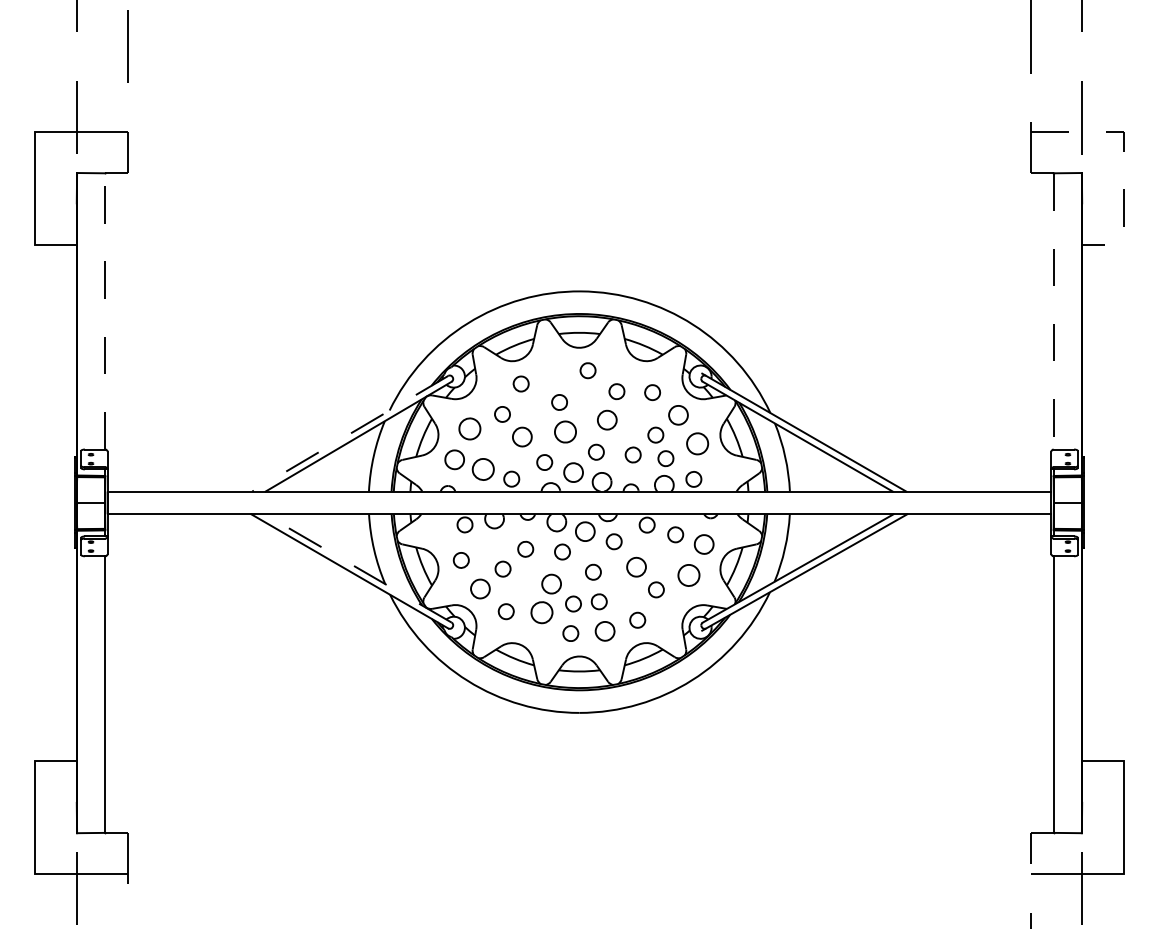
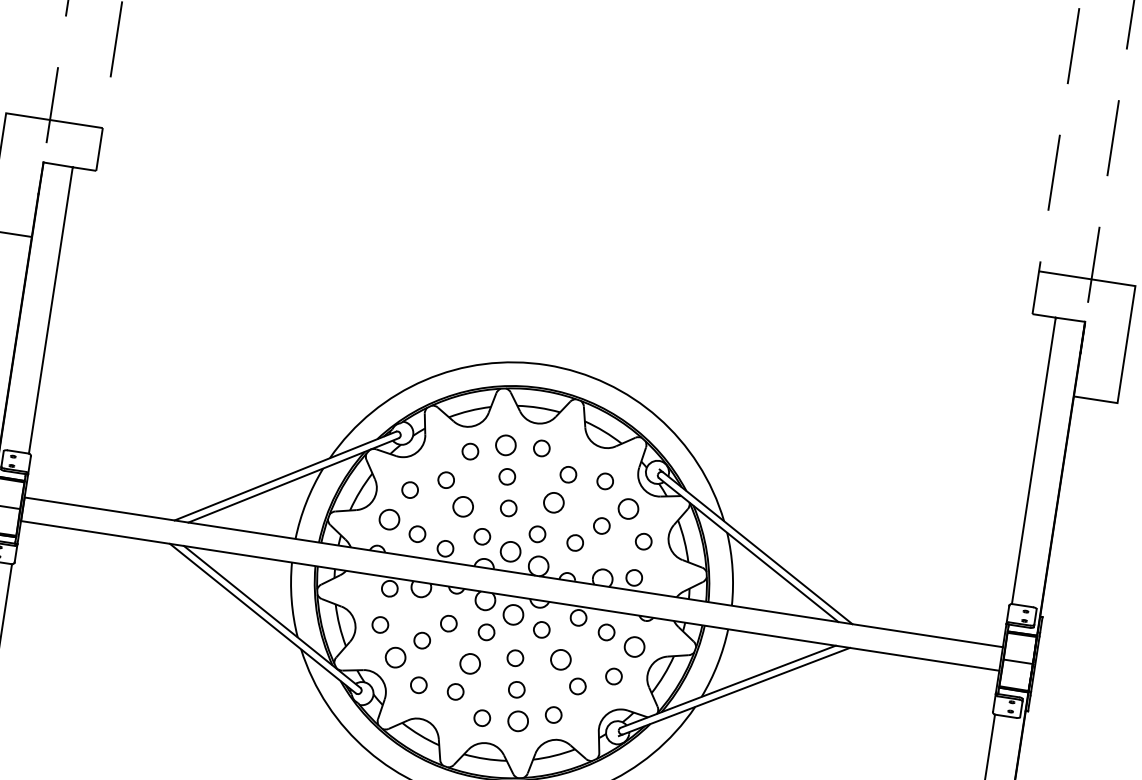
line: (1124, 163) -> (1130, 318), dashed -> solid
line: (105, 310) -> (51, 309), dashed -> solid
line: (1053, 311) -> (1033, 460), dashed -> solid
part: (553, 372) -> (505, 444), added
part: (469, 428) -> (409, 489), size x0.71
part: (565, 431) -> (508, 507), size x0.71
line: (350, 433) -> (285, 475), dashed -> solid
part: (697, 443) -> (643, 541), size x0.71
part: (665, 458) -> (608, 551), removed
part: (482, 469) -> (416, 534), size x0.71
line: (357, 568) -> (271, 616), dashed -> solid
part: (688, 574) -> (613, 675), size x0.71
part: (573, 603) -> (489, 687), removed
part: (541, 612) -> (455, 691), size x0.71

